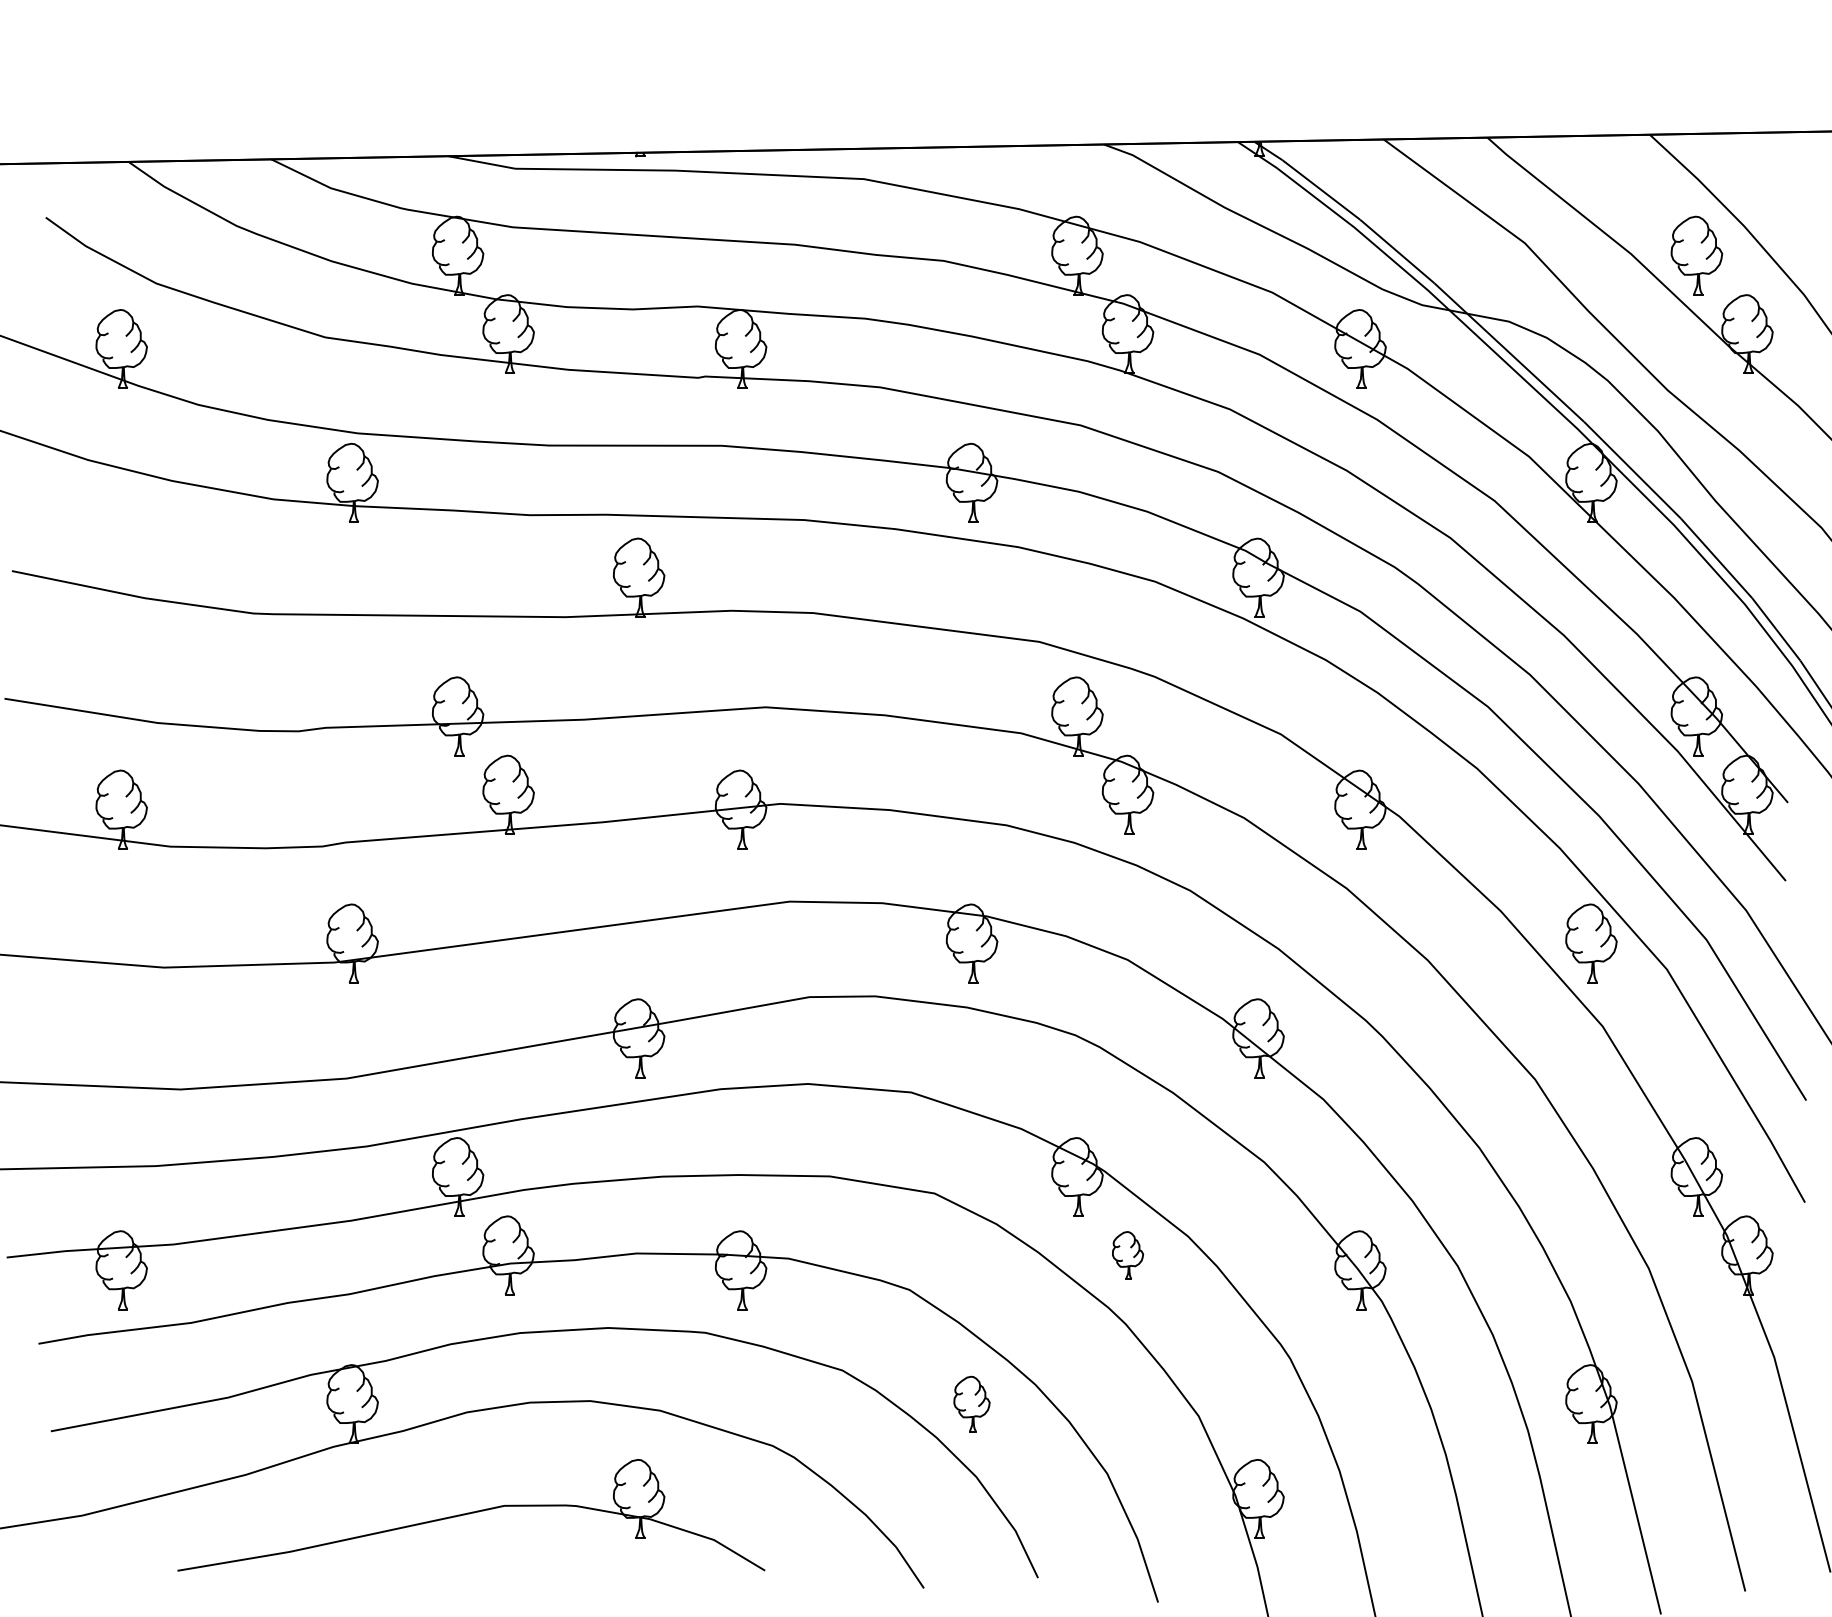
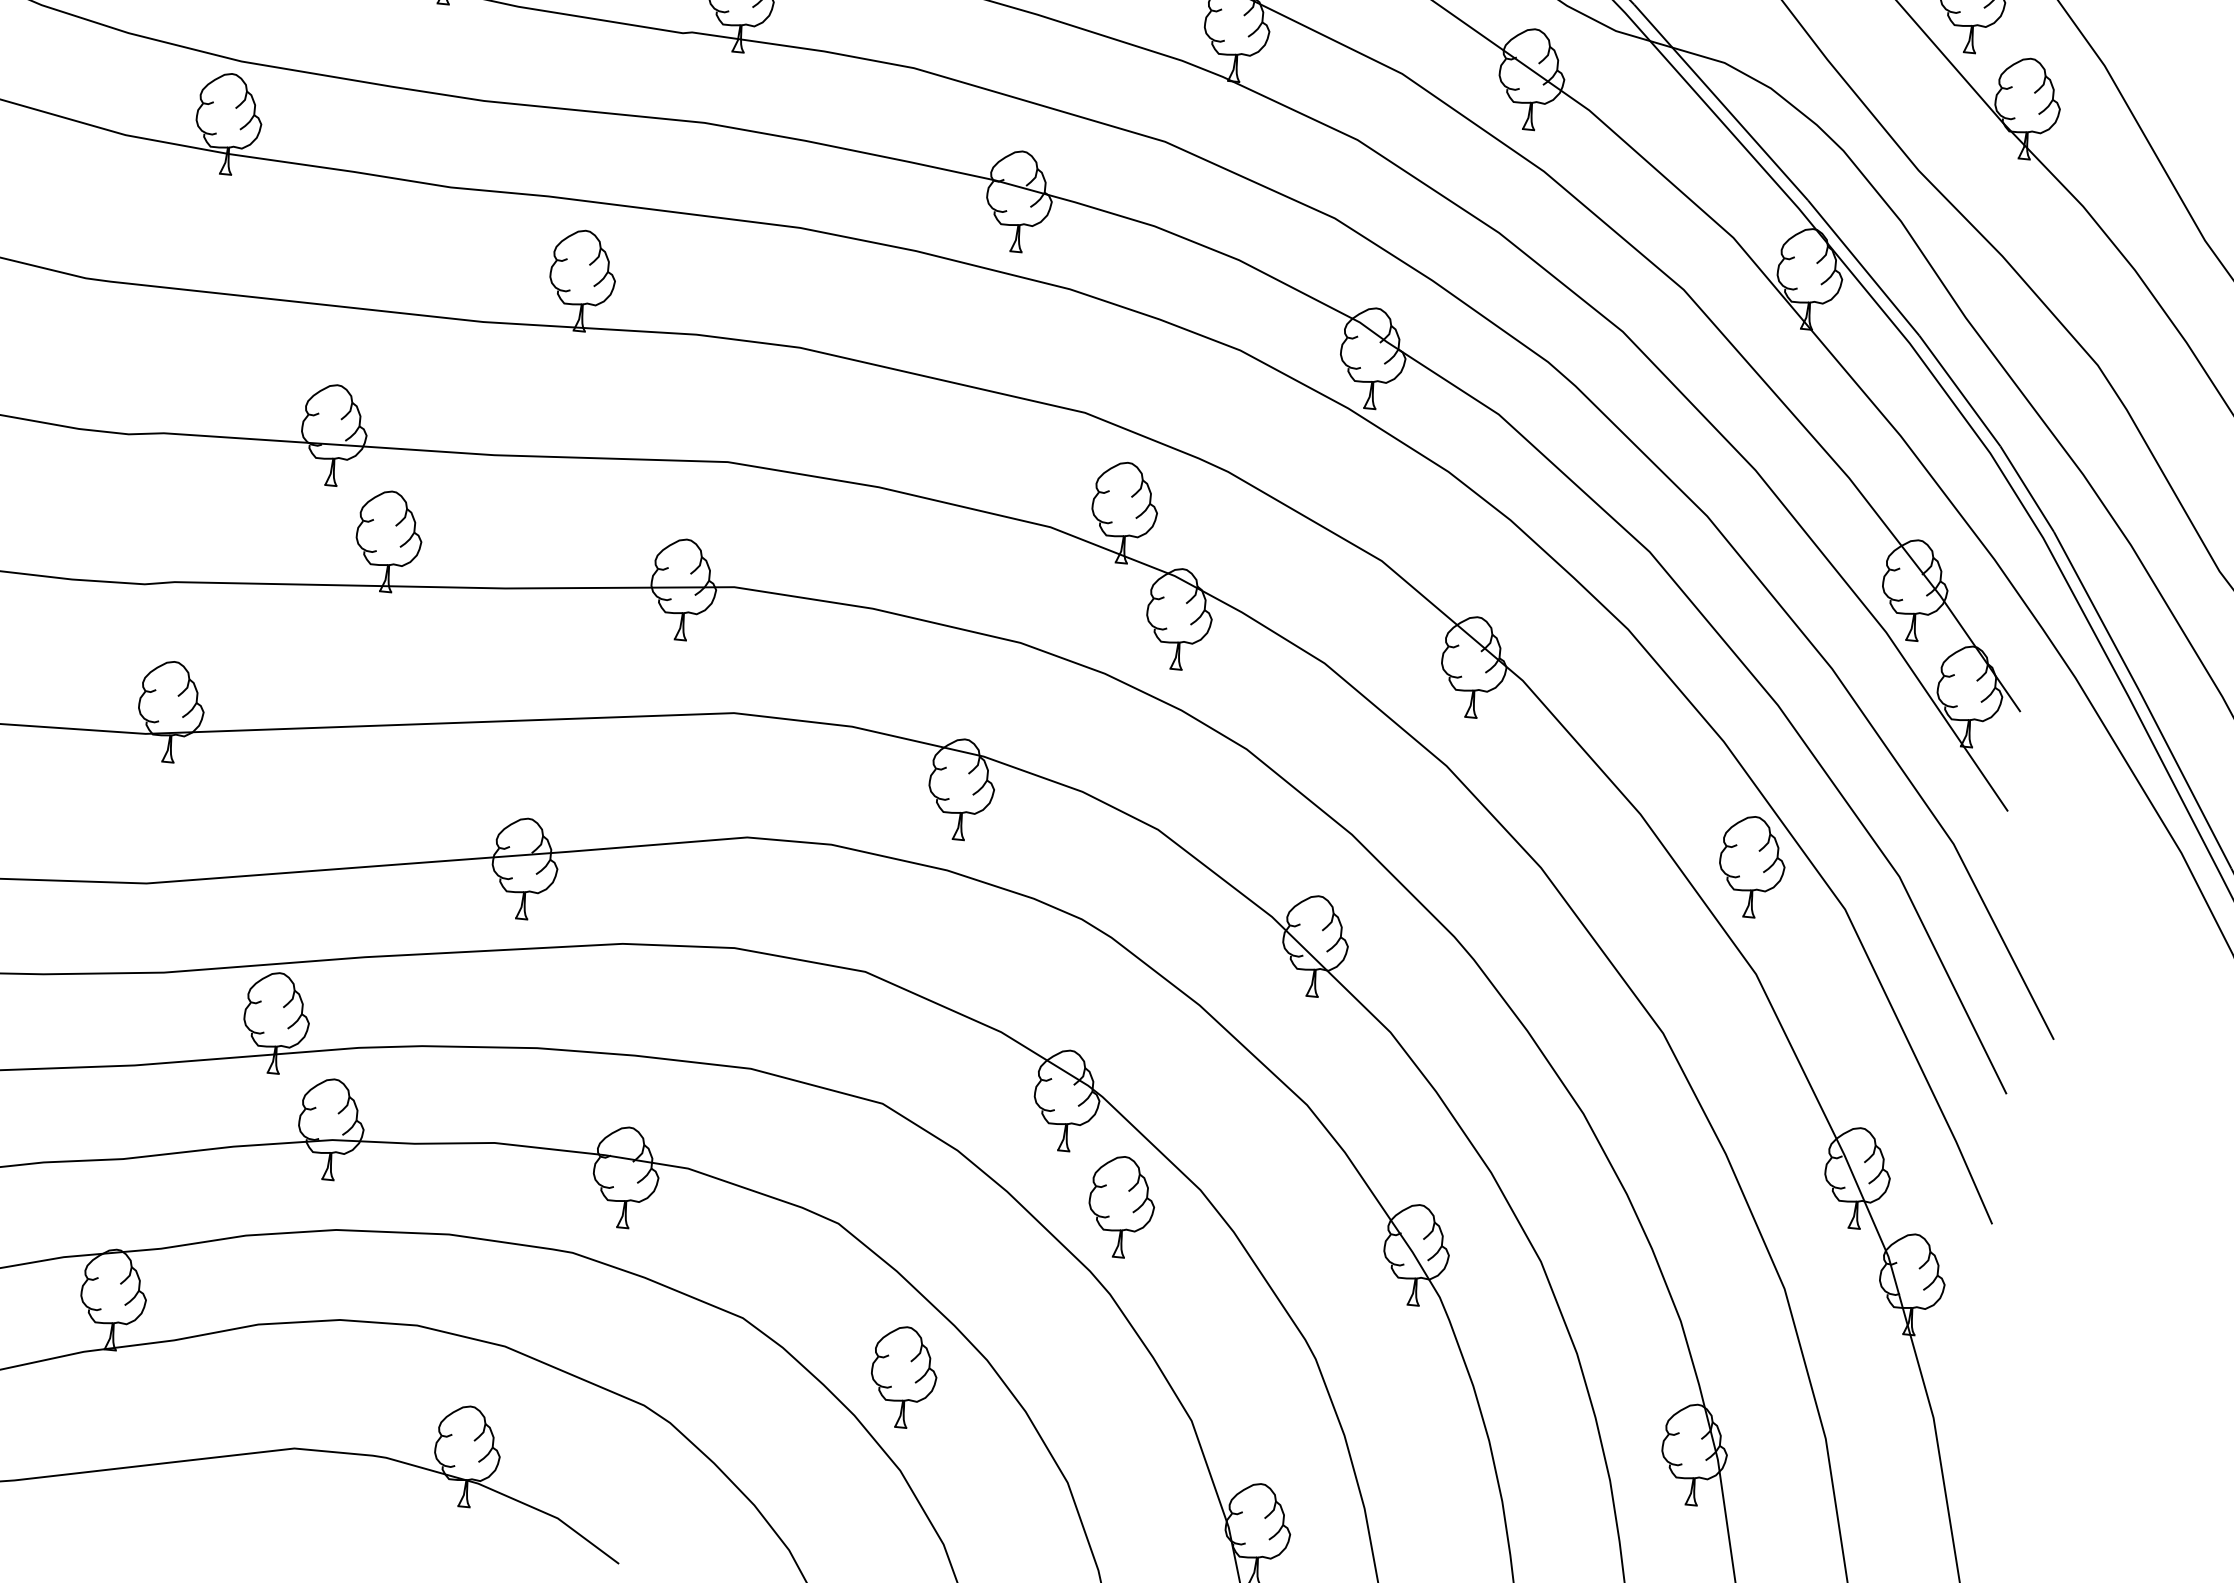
part: (1127, 1255) -> (1120, 1206), size x1.67
part: (971, 1403) -> (903, 1376), size x1.43

